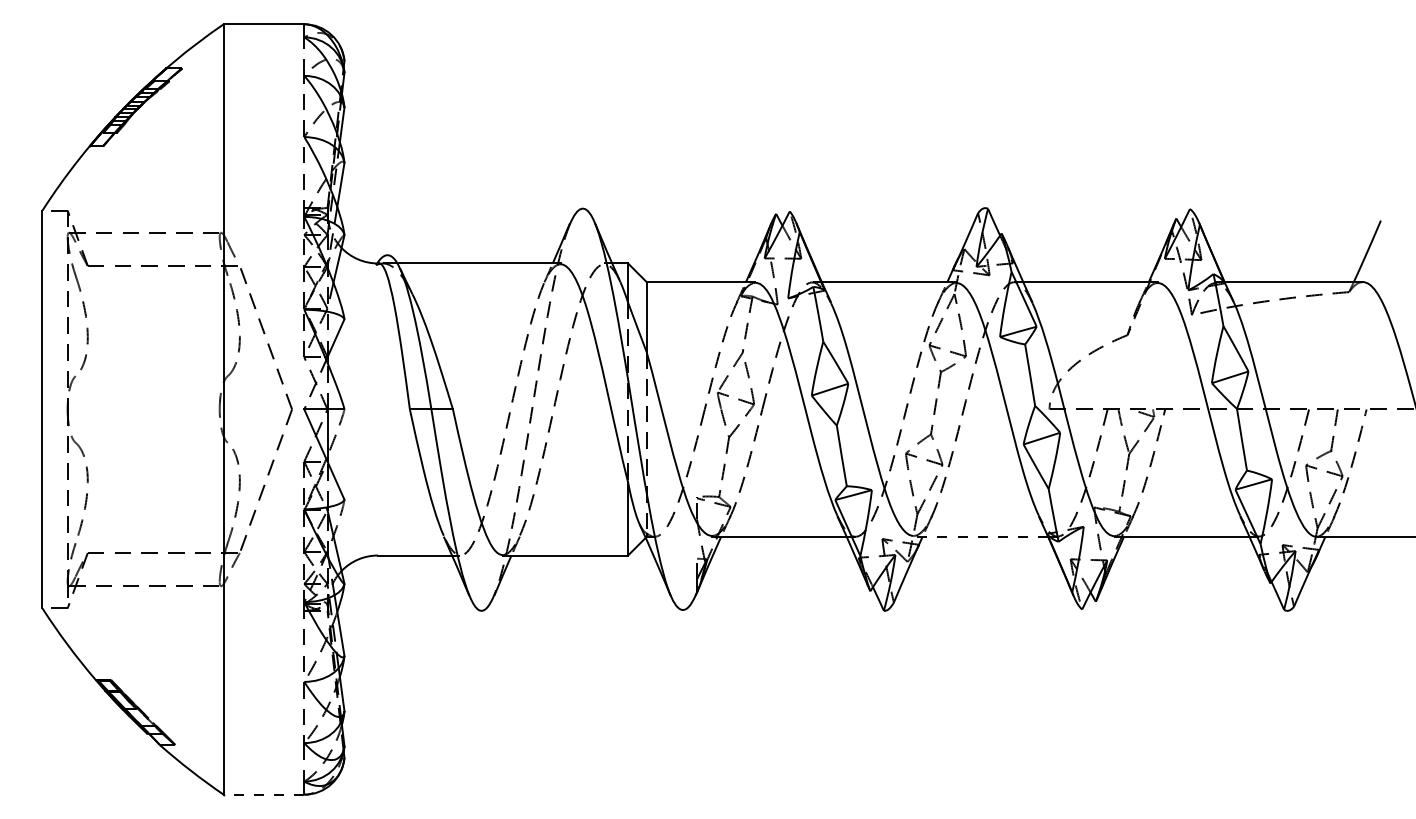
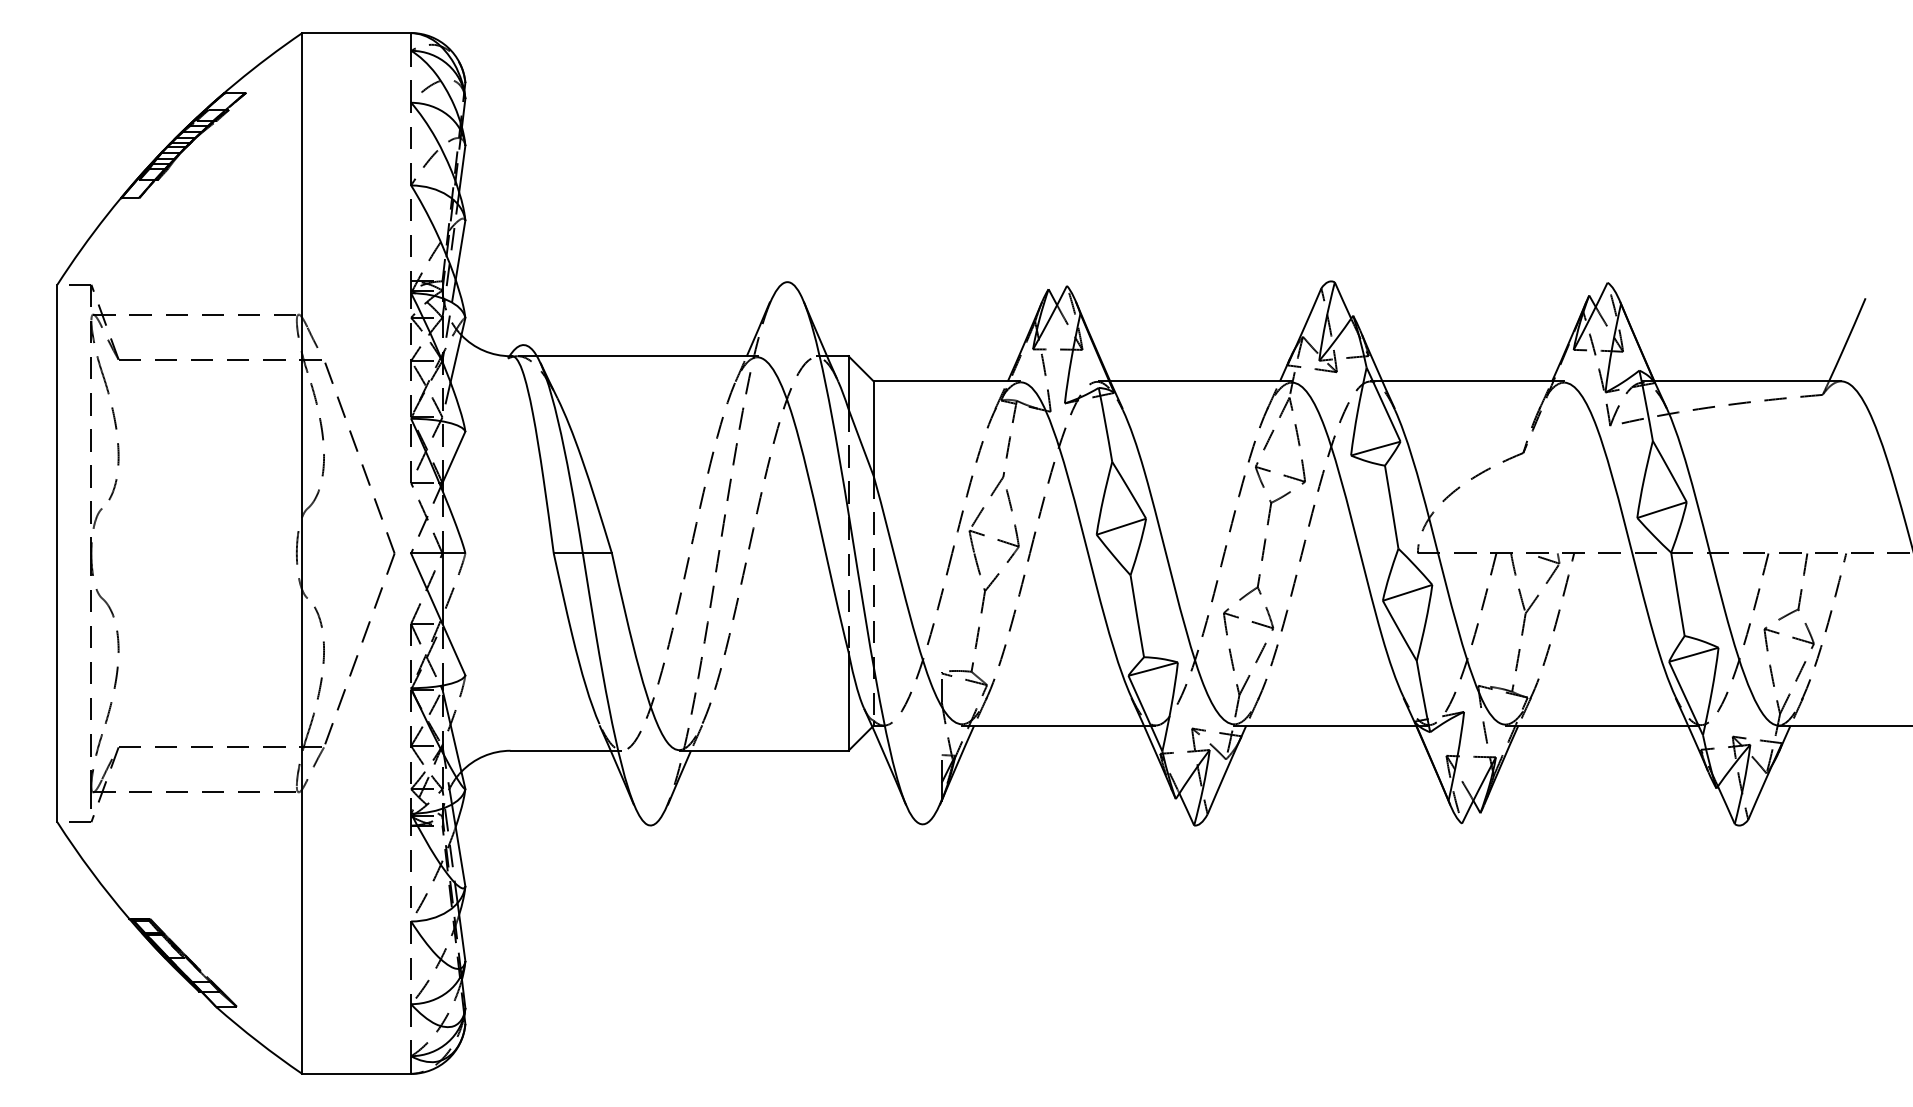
line: (980, 536) -> (1324, 725), dashed -> solid
line: (263, 794) -> (356, 1073), dashed -> solid

